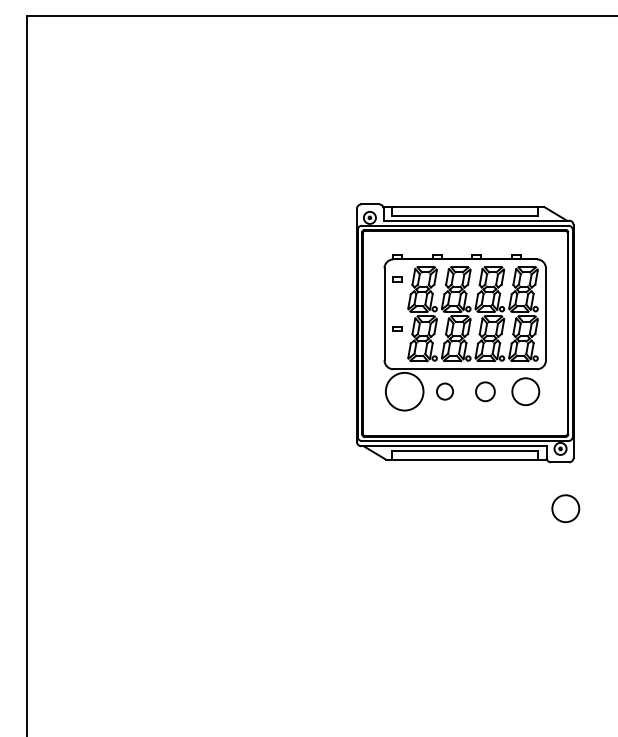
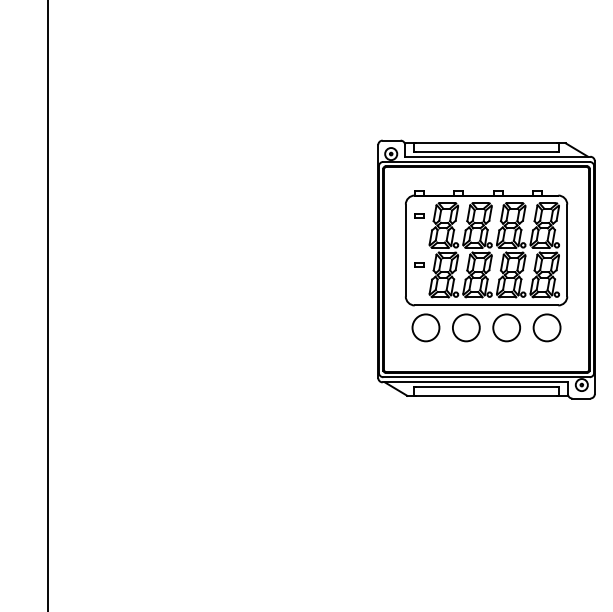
circle: (404, 391) -> (425, 327), size x0.71
circle: (444, 391) -> (465, 327), size x1.67
circle: (485, 391) -> (506, 327), size x1.43
circle: (565, 508) -> (586, 444), removed

